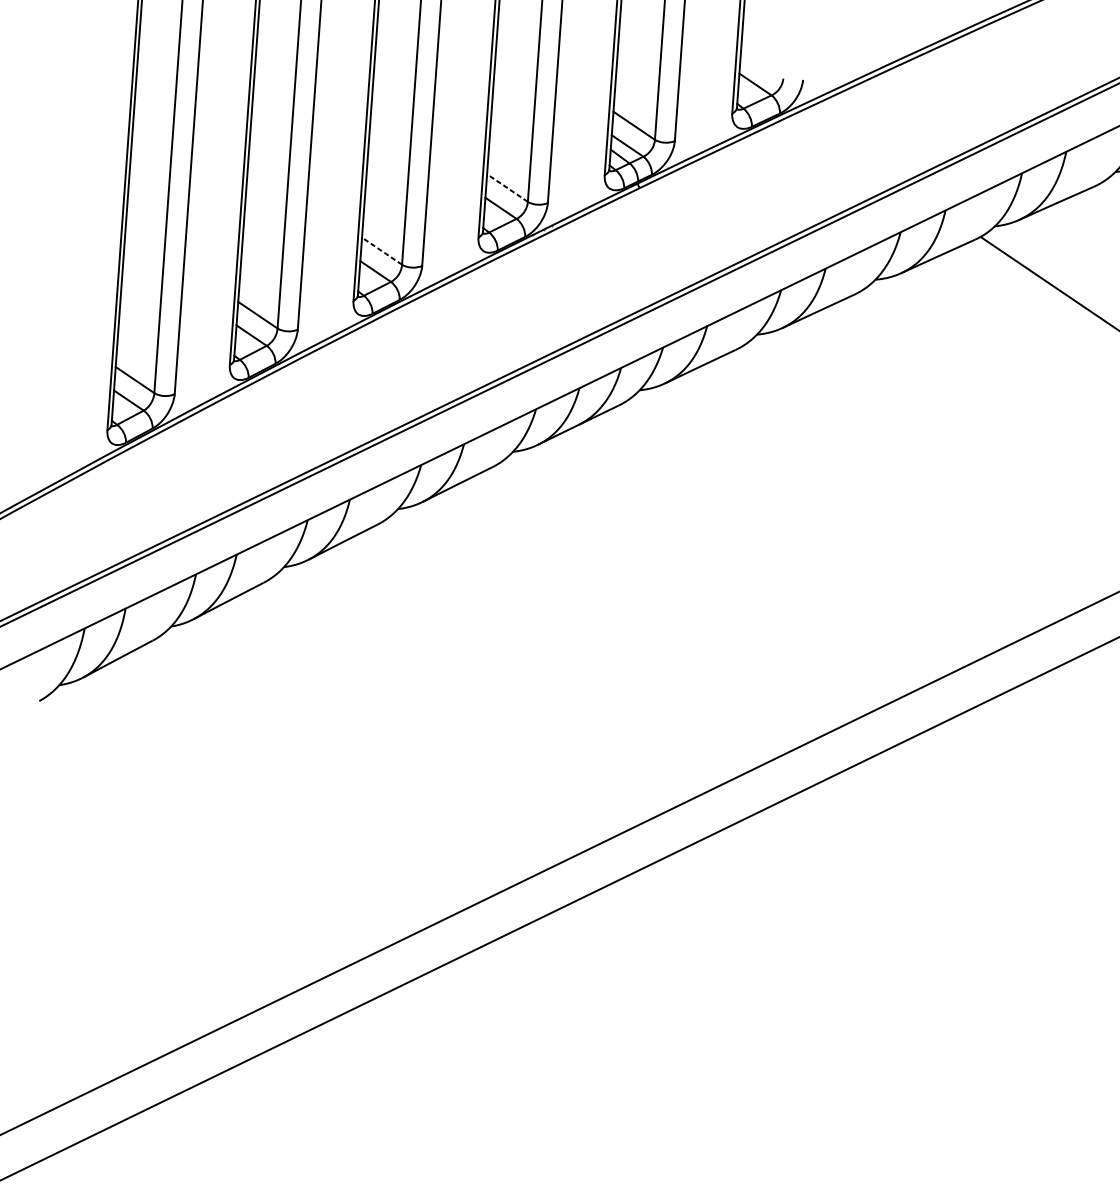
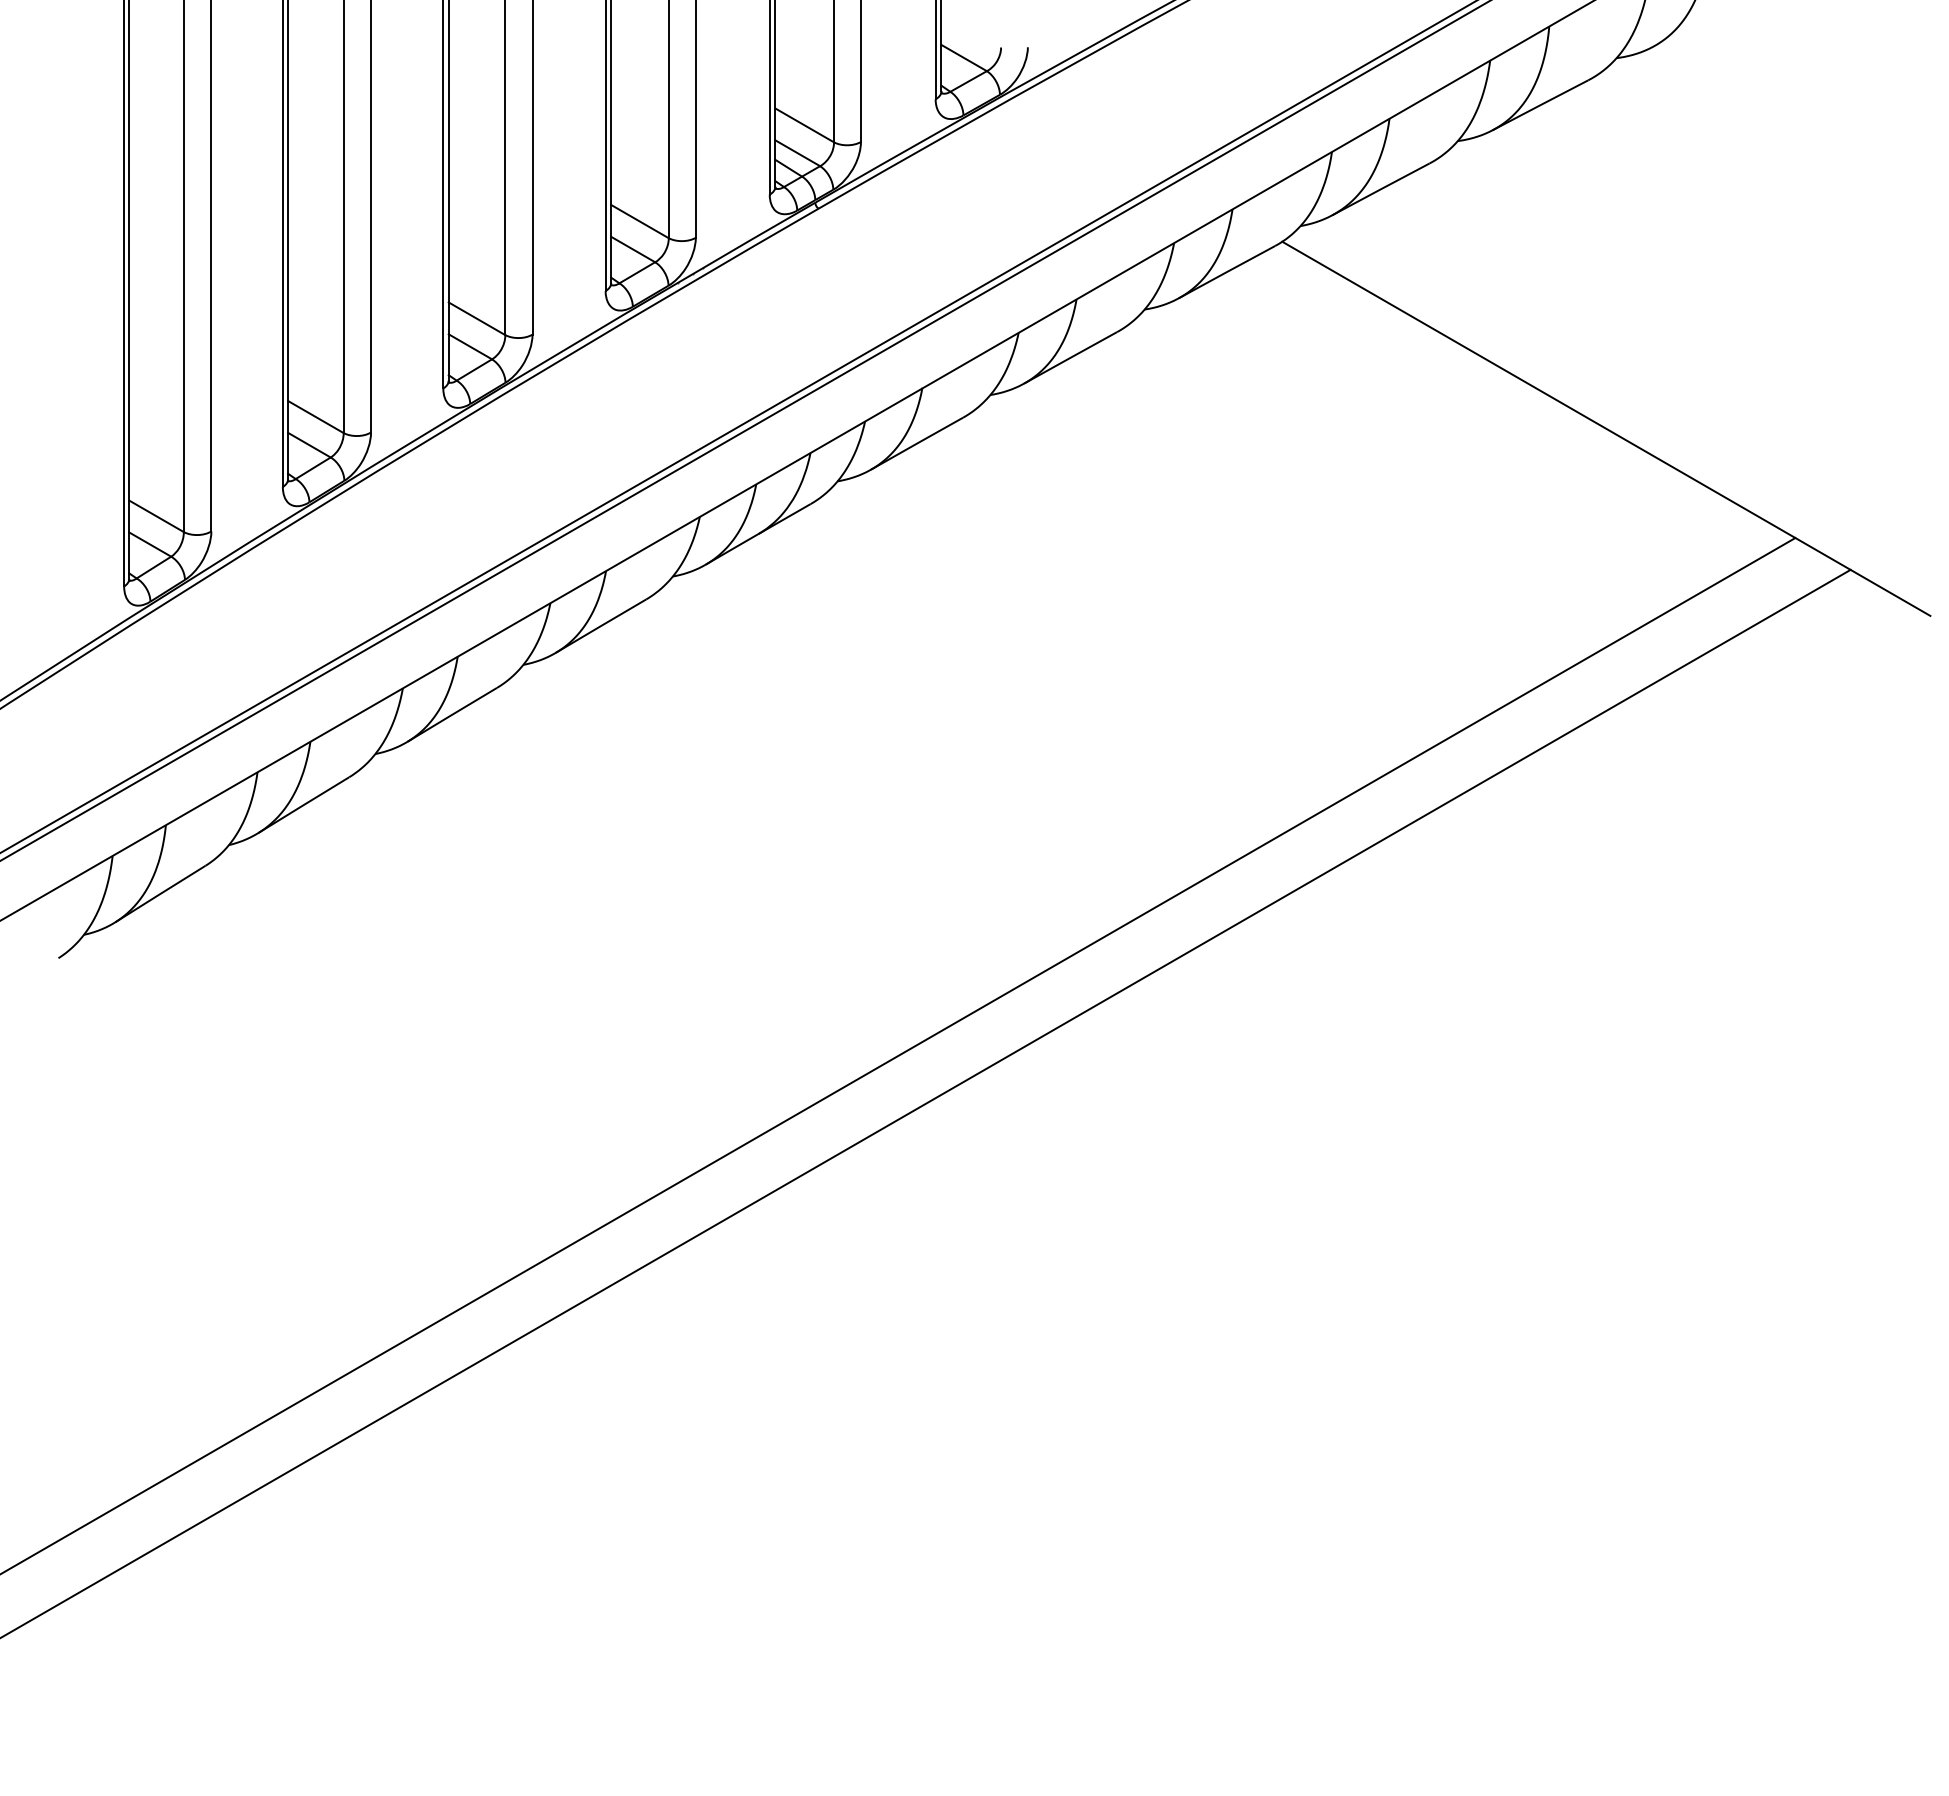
line: (507, 187) -> (639, 221), dashed -> solid
line: (382, 251) -> (477, 318), dashed -> solid

